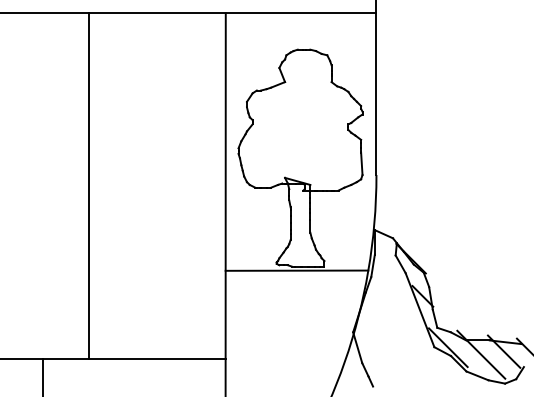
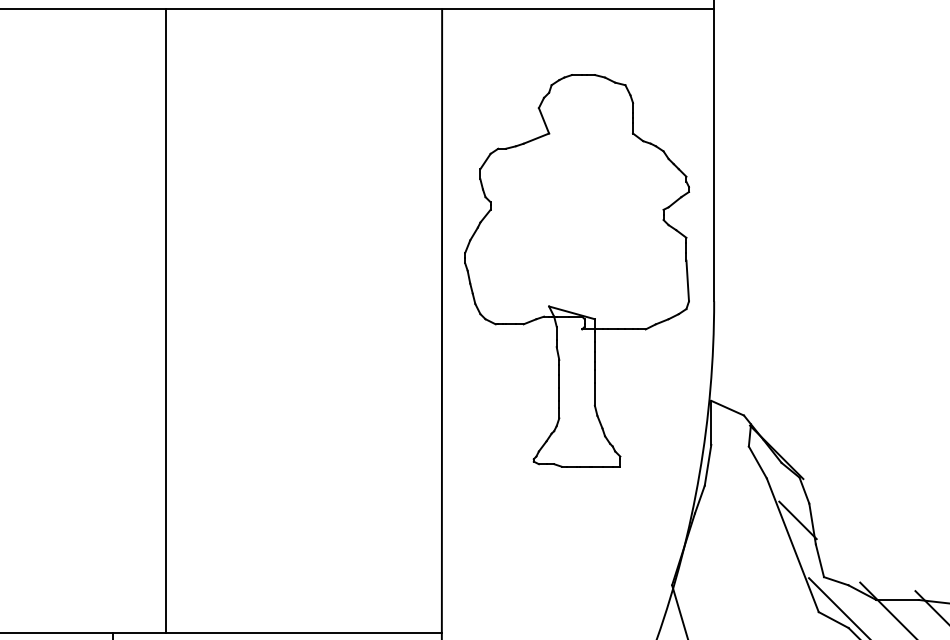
line: (88, 185) -> (165, 320), moved
line: (296, 270) -> (569, 473), removed

